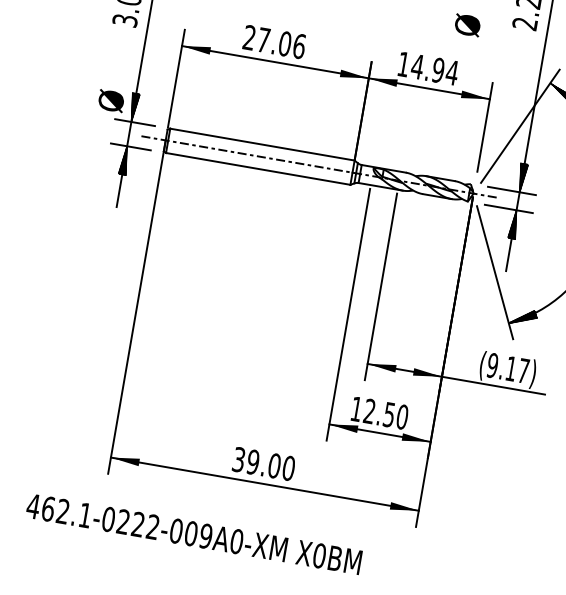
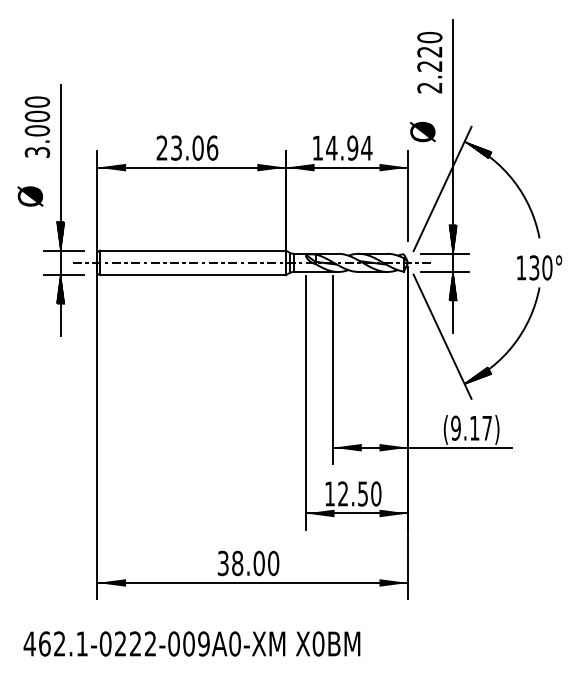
text: (467, 24) -> (422, 131), moved
text: (263, 39) -> (176, 147), 27.06 -> 23.06
text: (111, 101) -> (30, 196), moved
text: (253, 462) -> (237, 563), 39.00 -> 38.00

